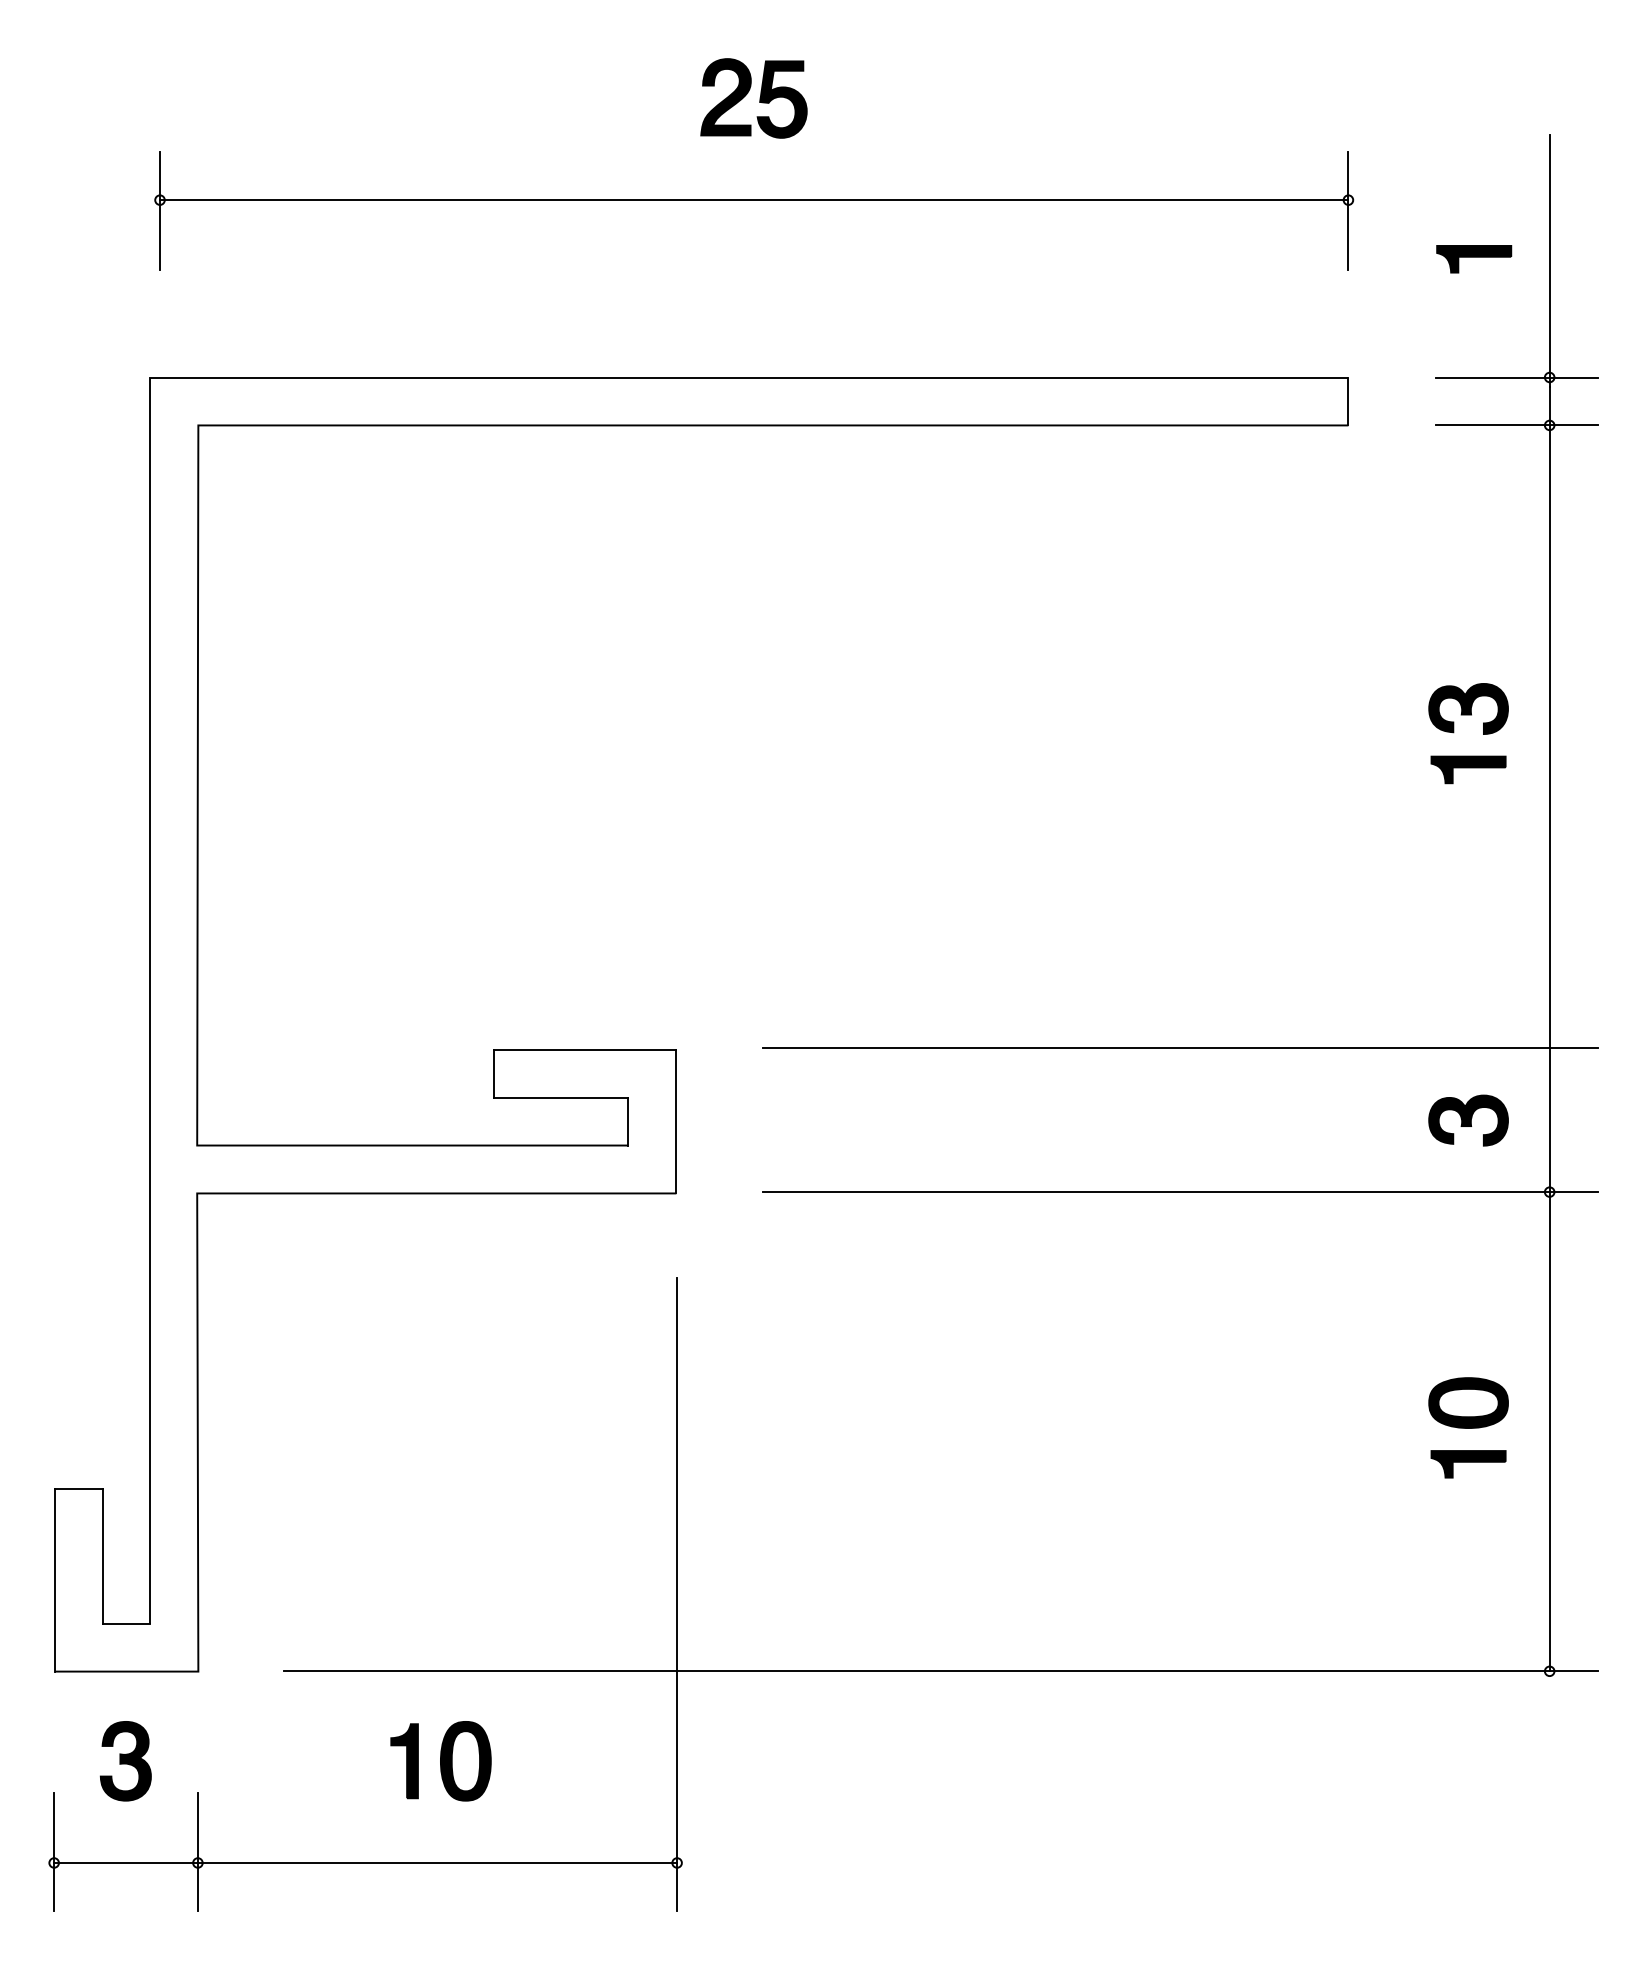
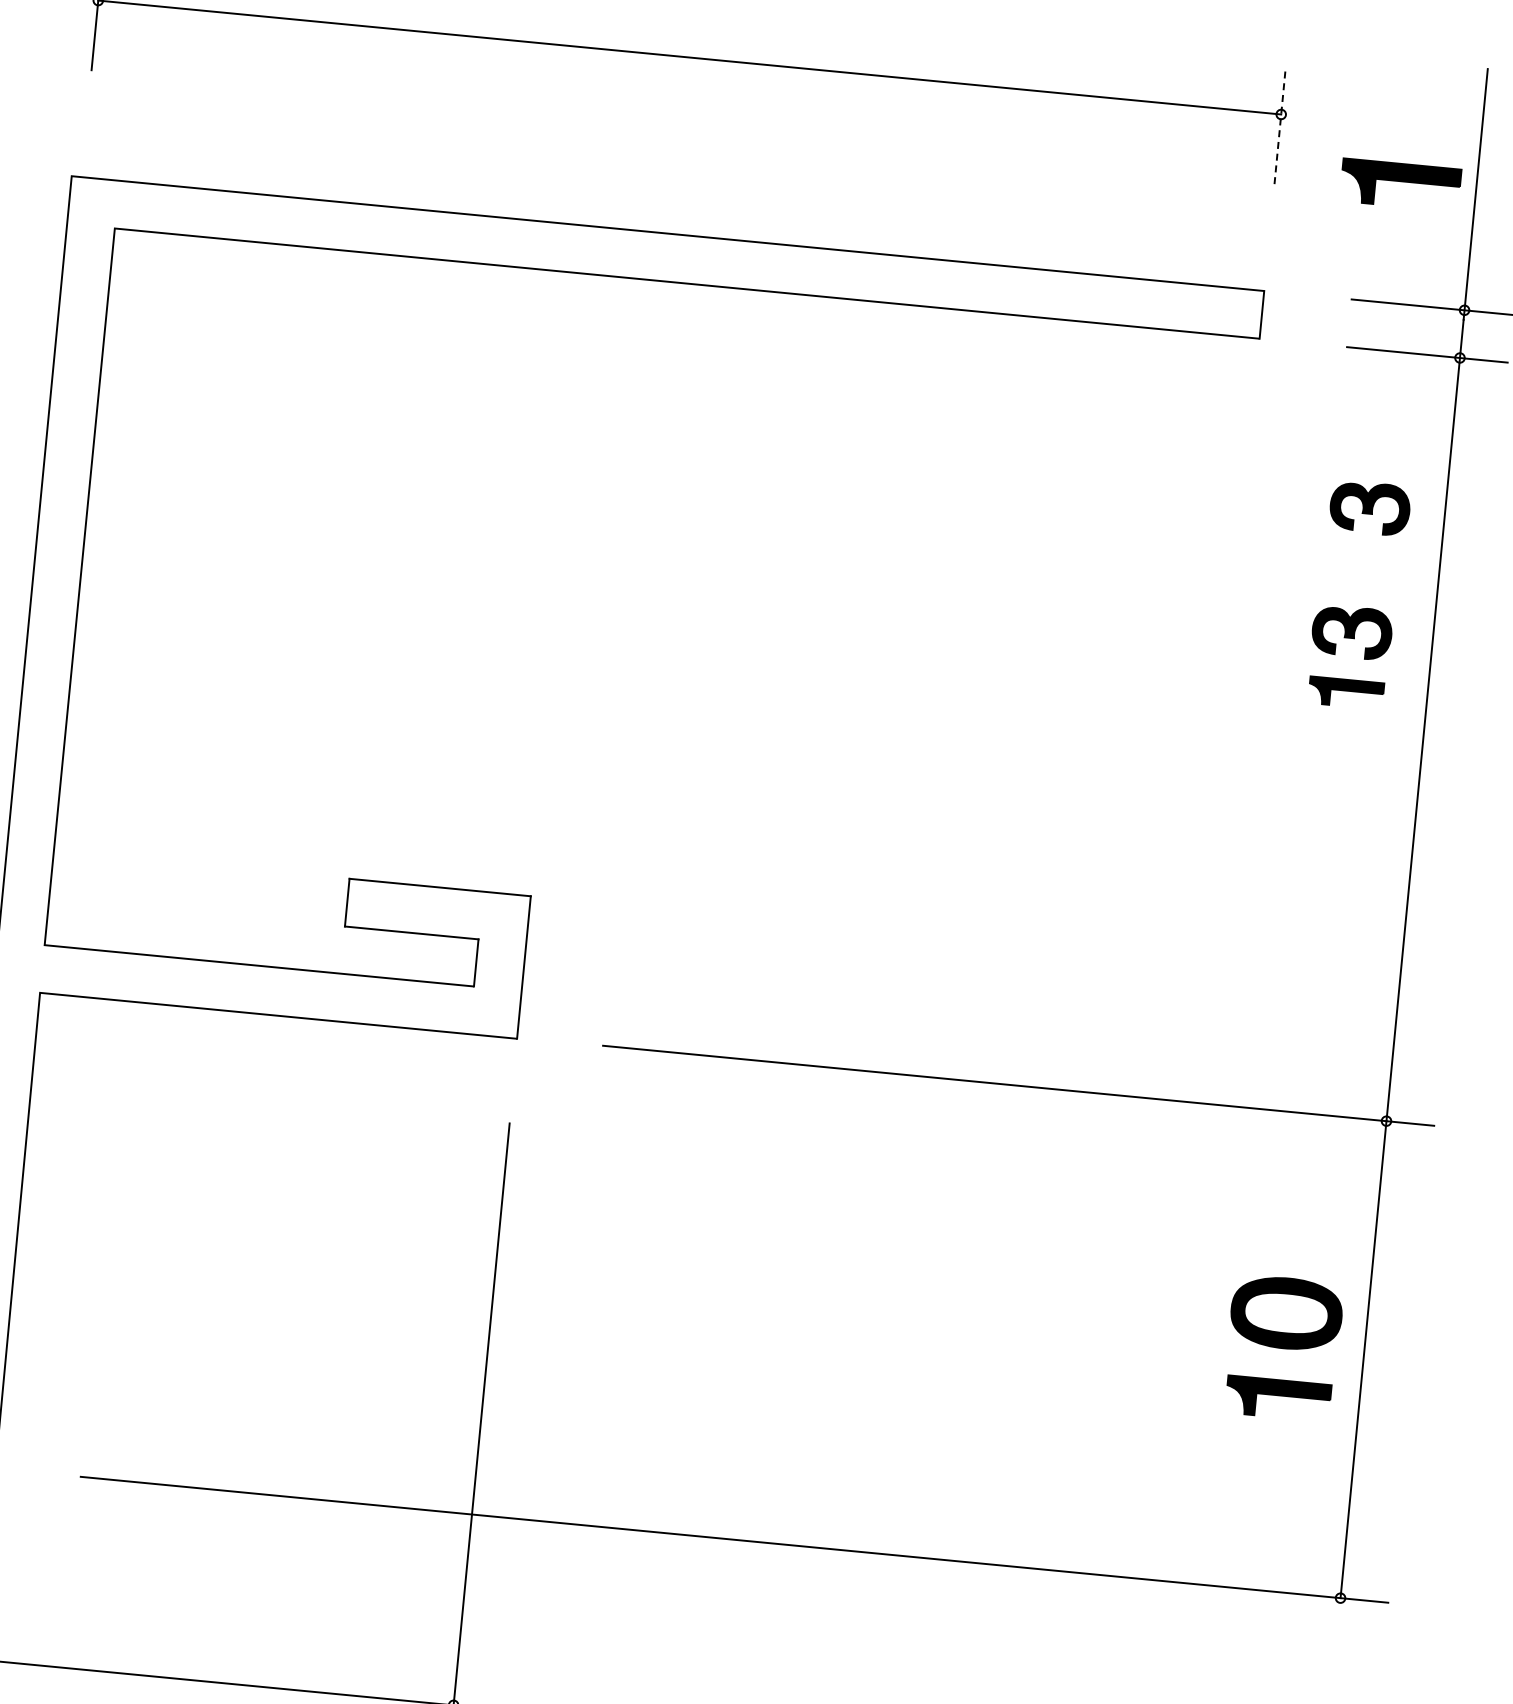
line: (1348, 211) -> (1280, 125), solid -> dashed
part: (1474, 259) -> (1401, 185), size x1.6
line: (1179, 1048) -> (1031, 942), removed
part: (1468, 1120) -> (1369, 508), moved
part: (1468, 1427) -> (1283, 1347), size x1.4
part: (440, 1761) -> (227, 1581), removed

